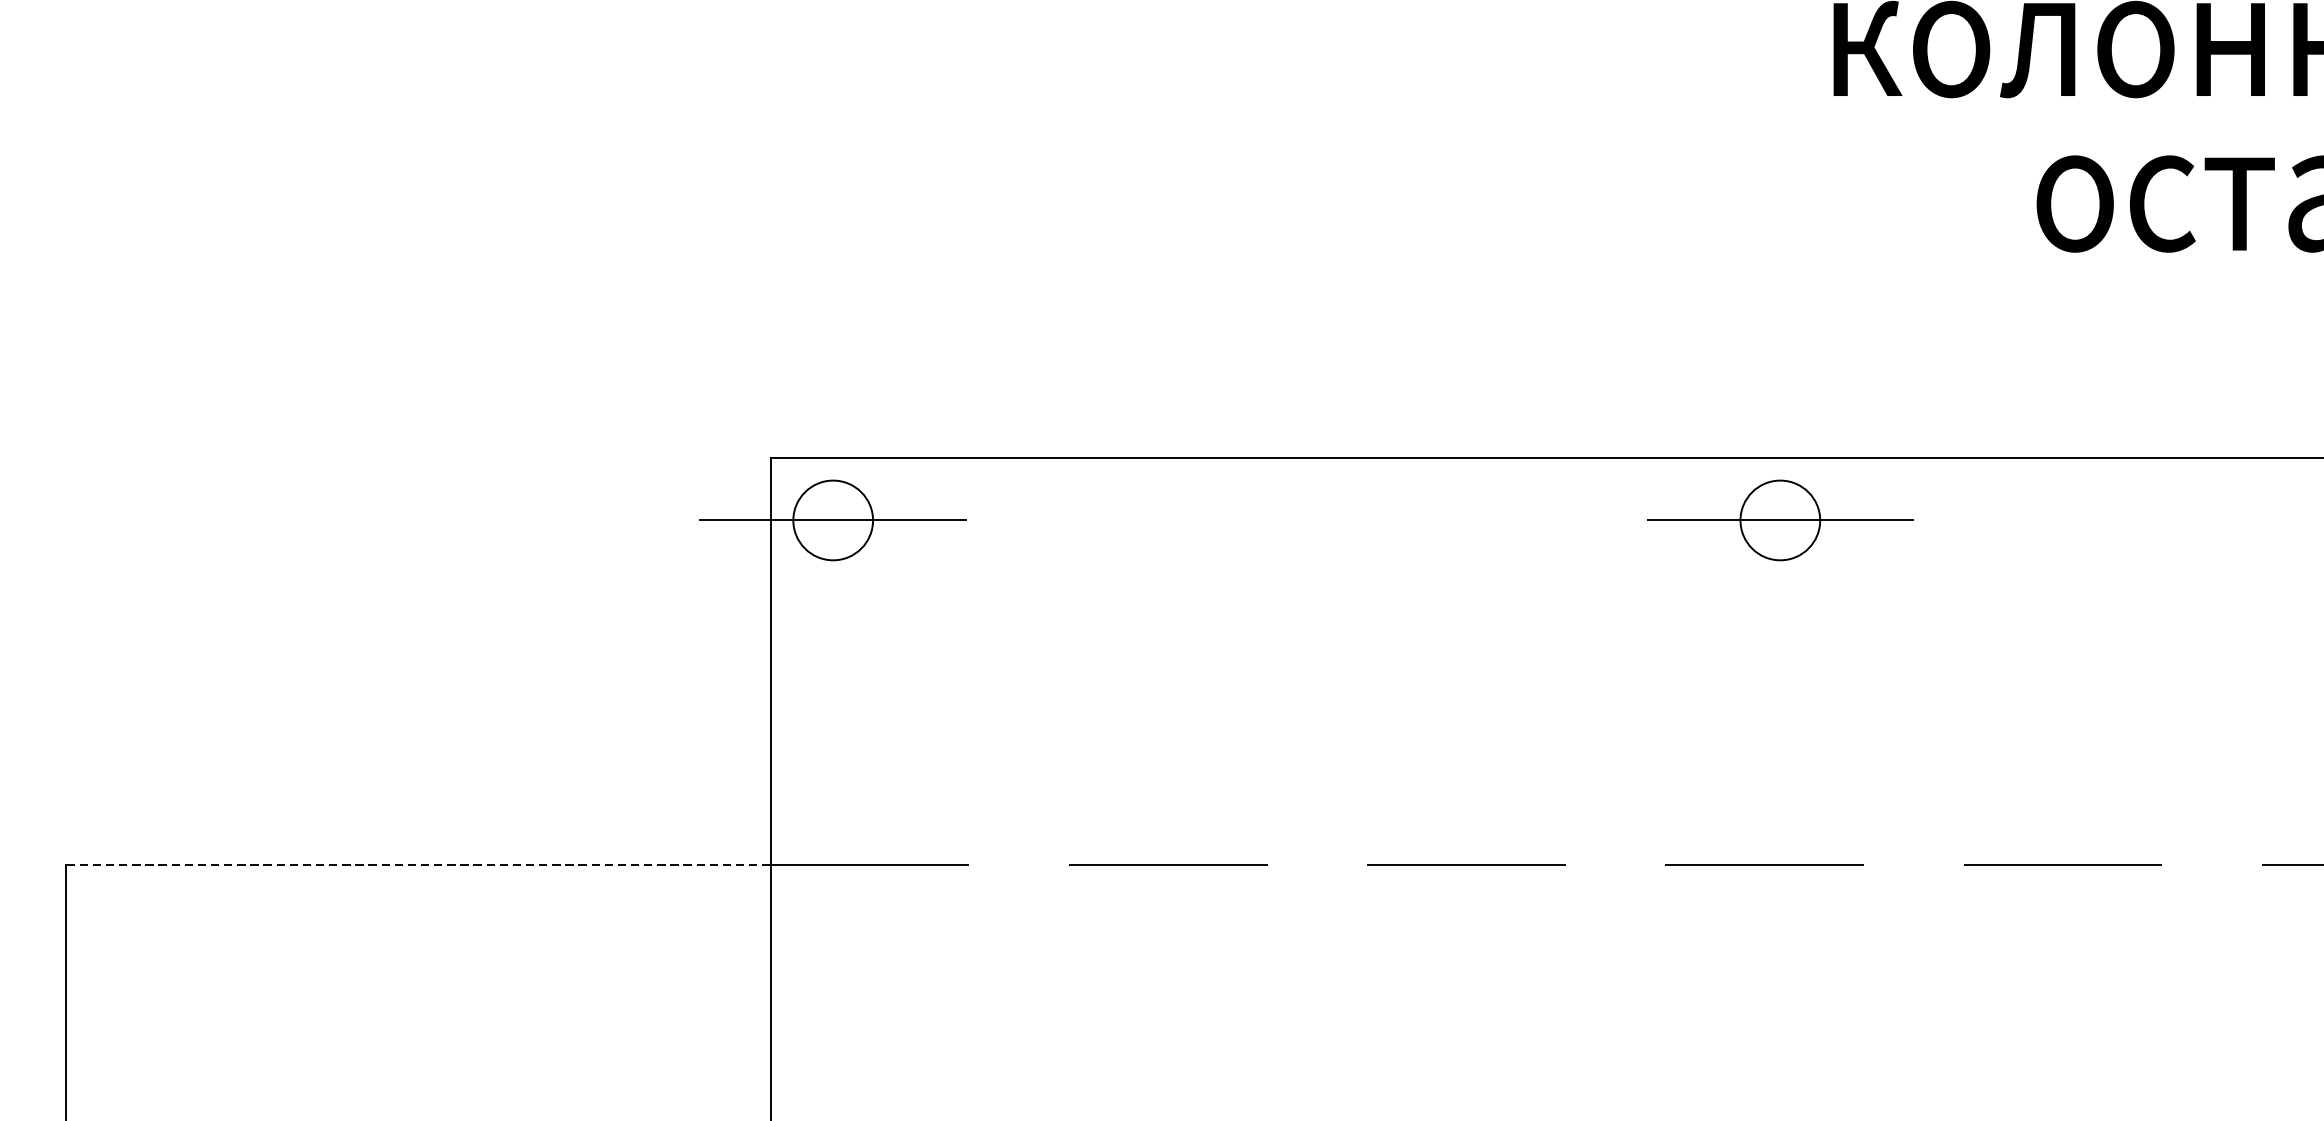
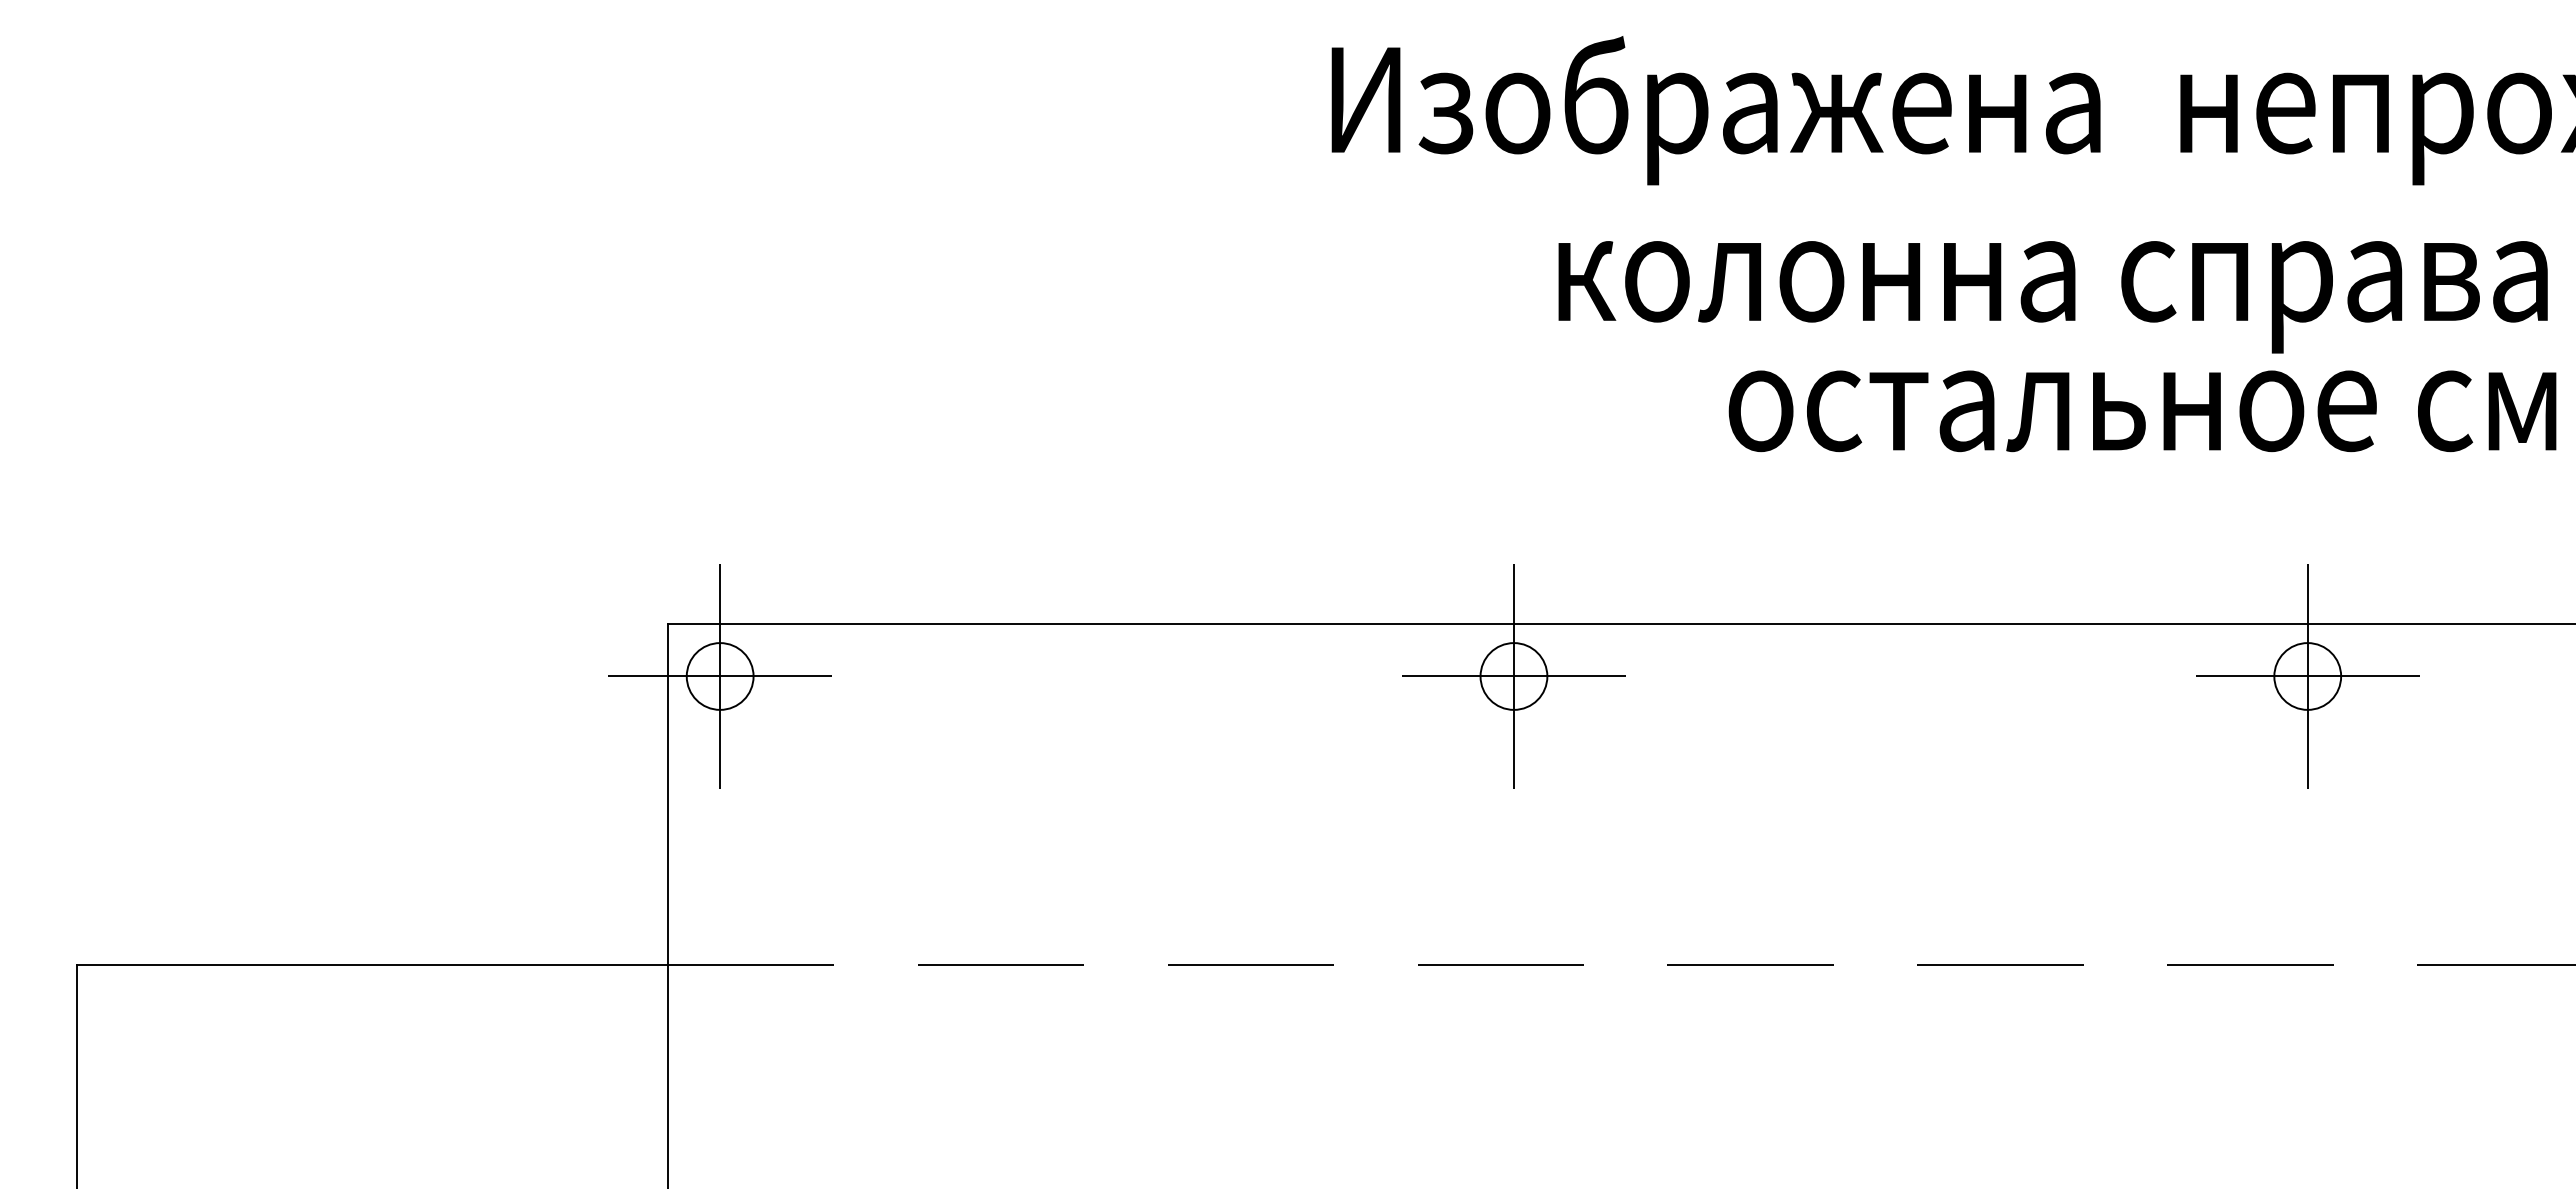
line: (833, 520) -> (720, 676), added
line: (1779, 520) -> (1513, 676), added
line: (417, 865) -> (371, 965), dashed -> solid

